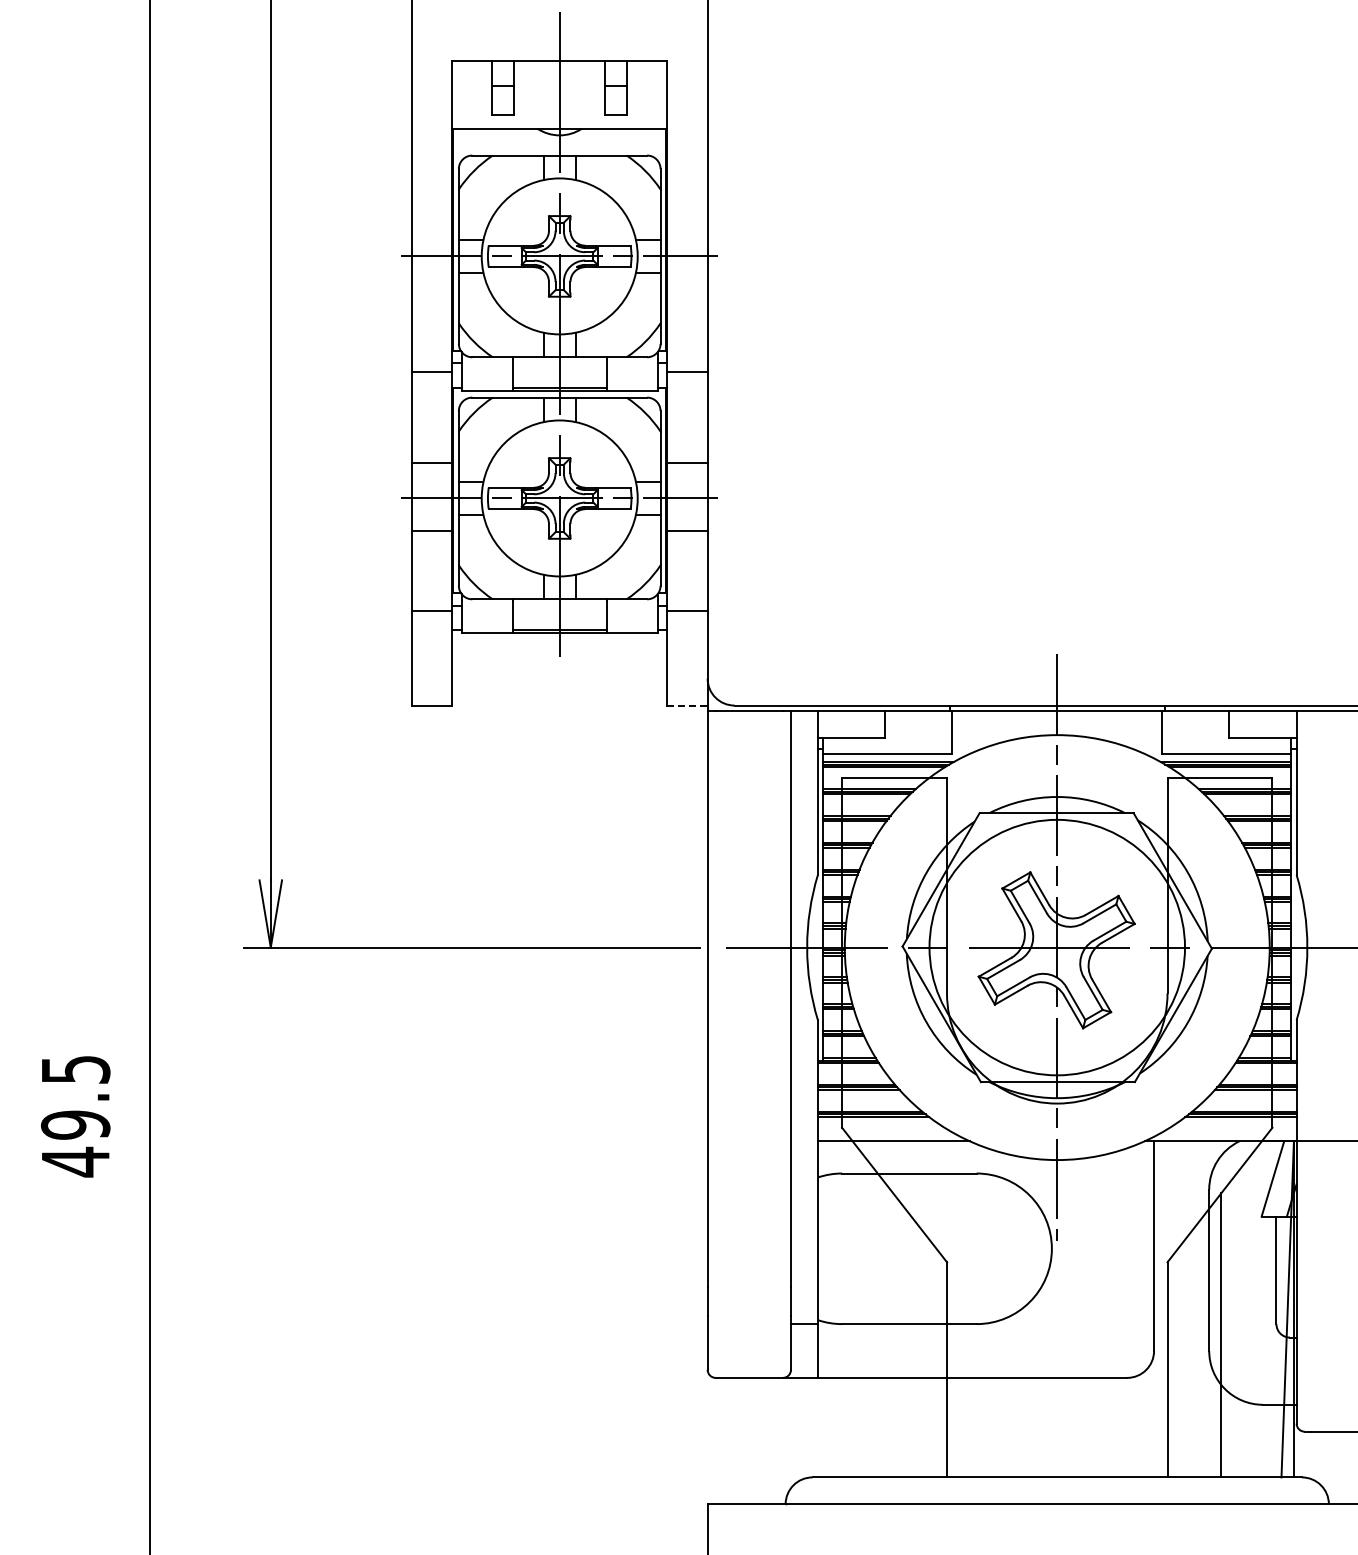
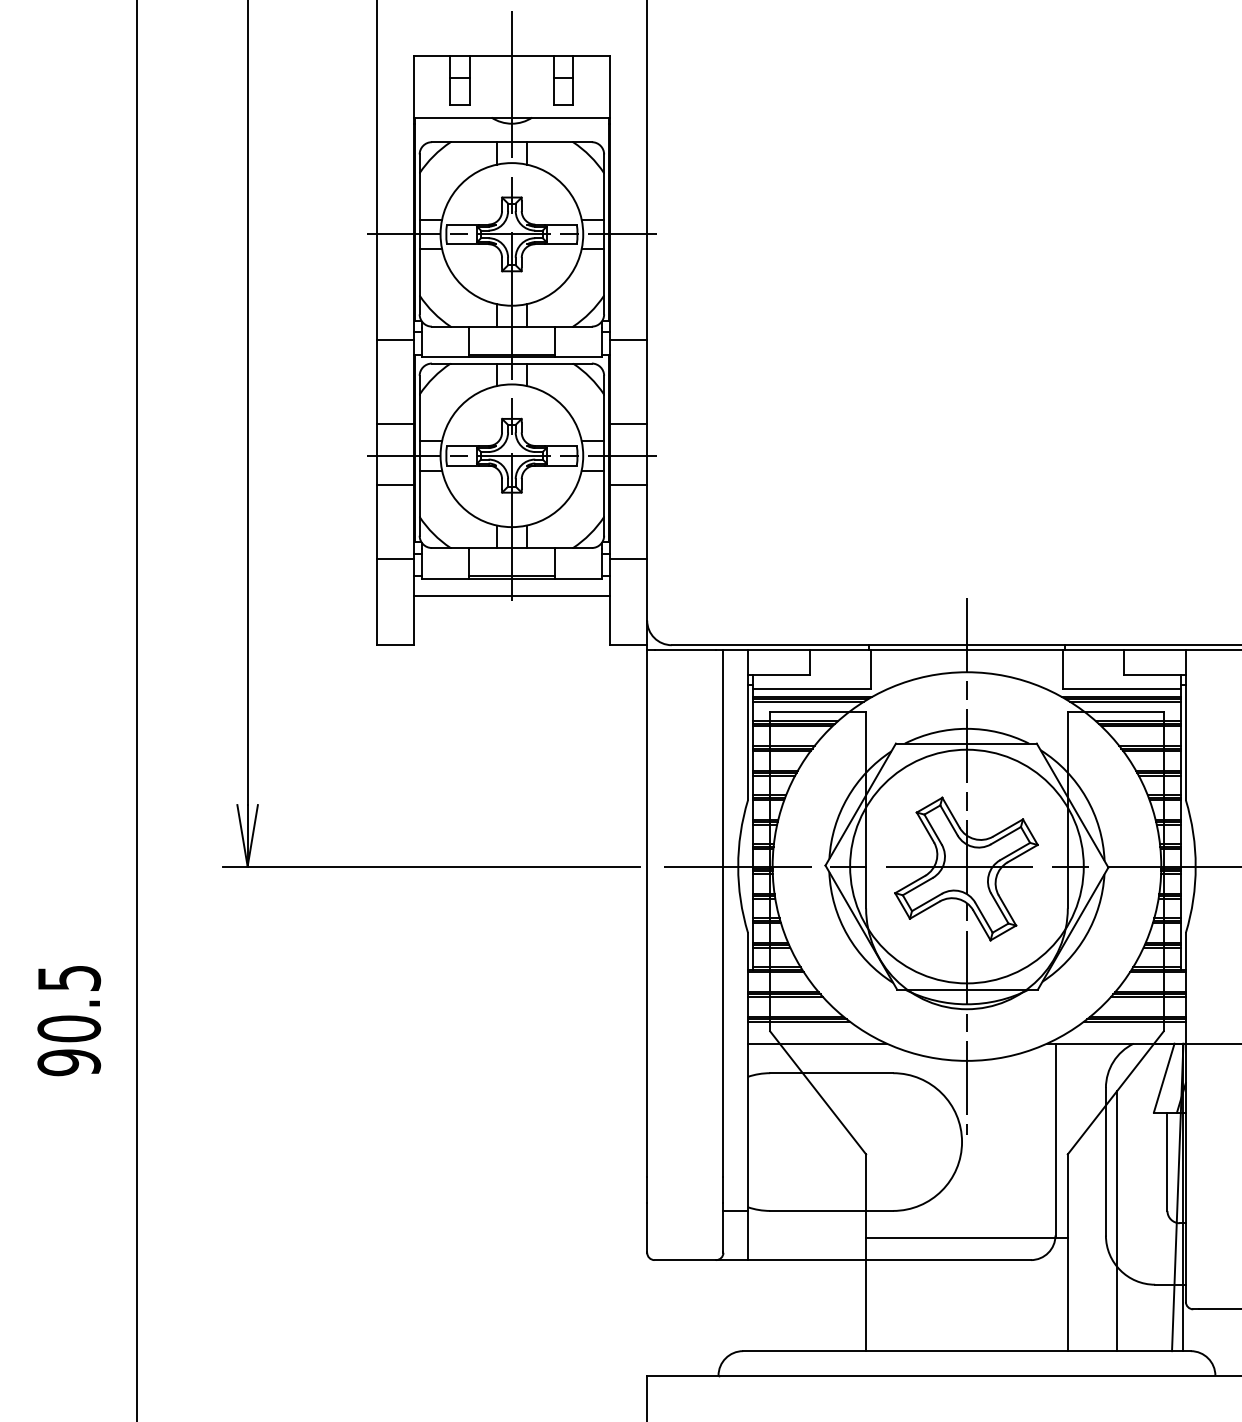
line: (559, 651) -> (511, 595), added
line: (687, 705) -> (628, 645), dashed -> solid
text: (75, 1143) -> (69, 1045), 49.5 -> 90.5
line: (1057, 1353) -> (967, 1237), added

